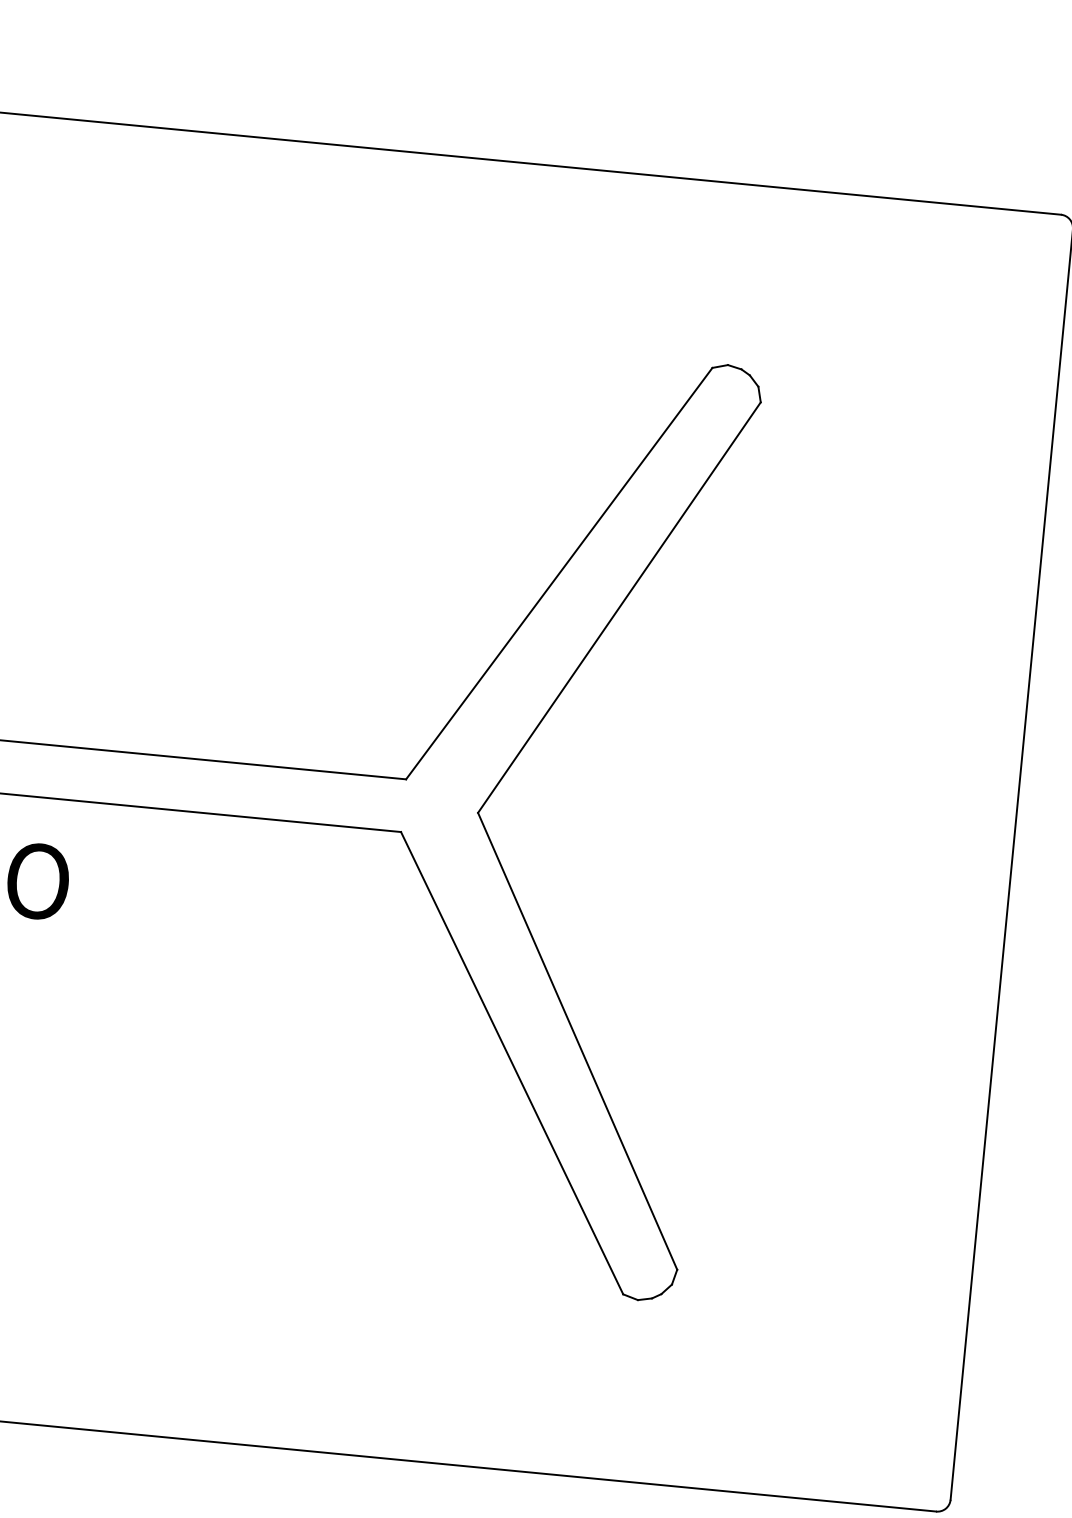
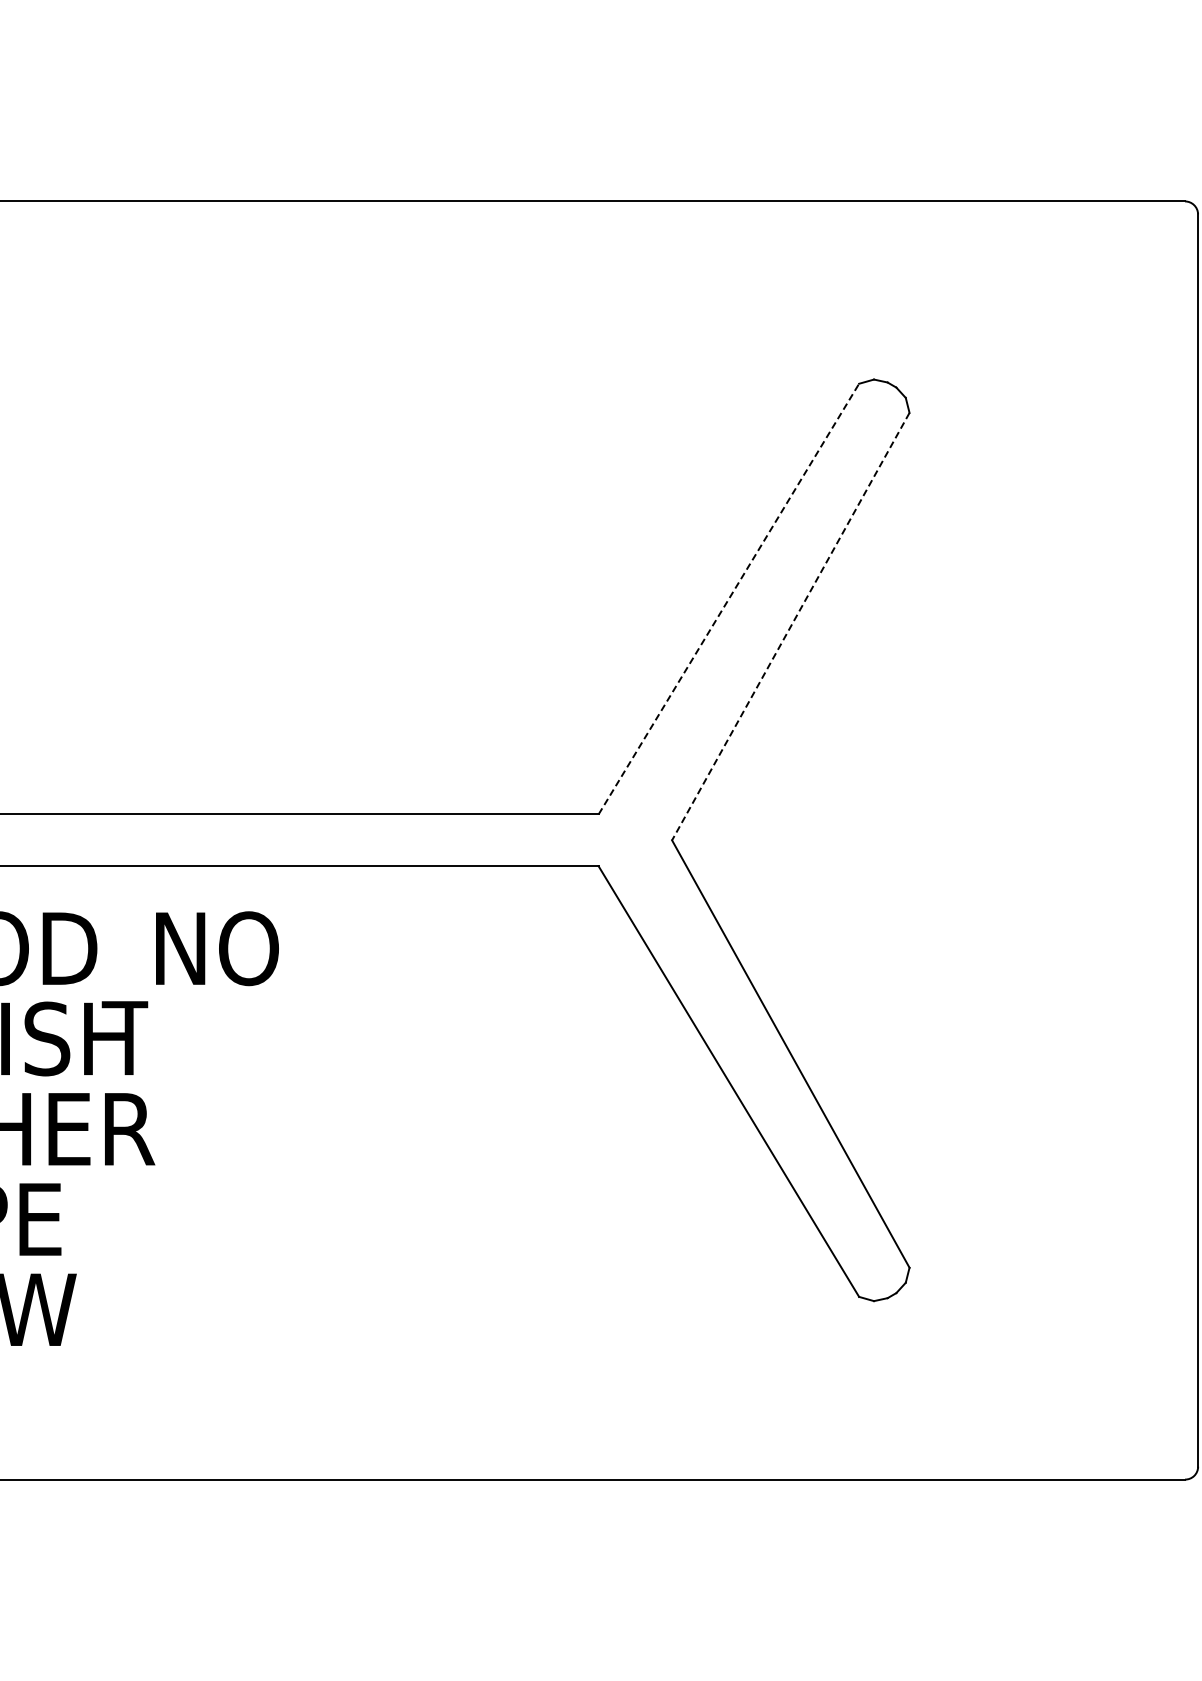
line: (558, 574) -> (728, 599), solid -> dashed
line: (619, 608) -> (790, 627), solid -> dashed

